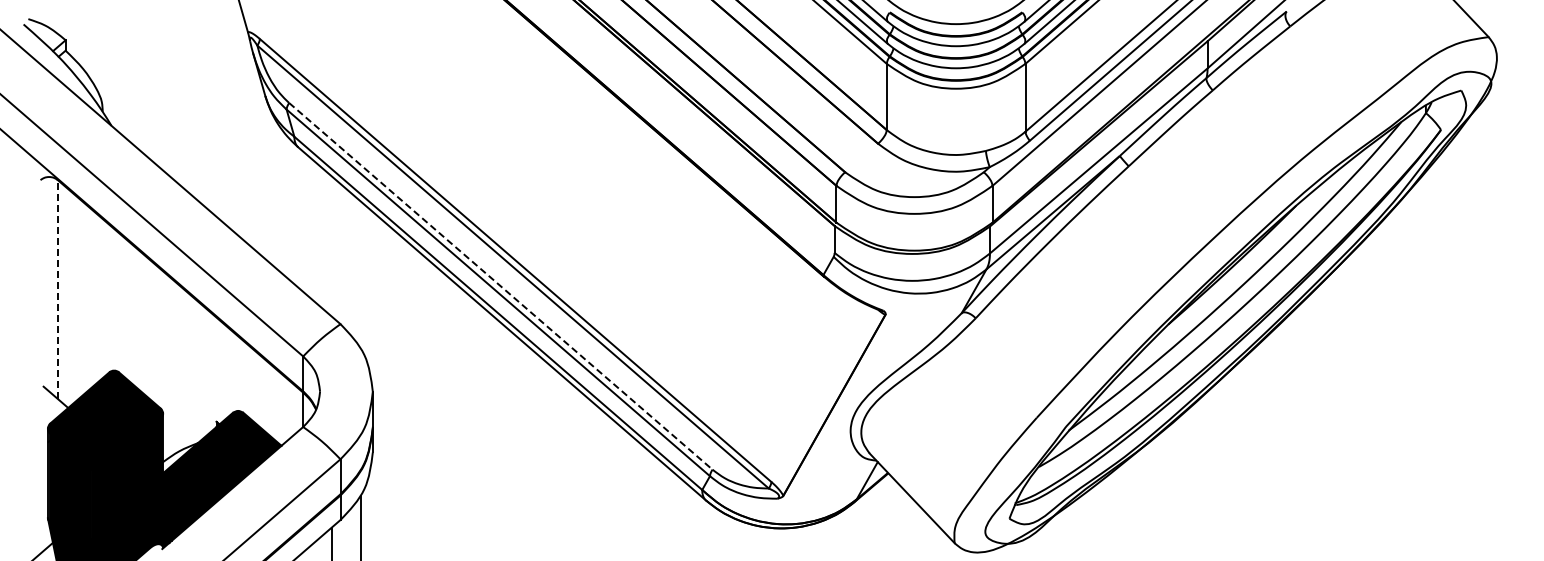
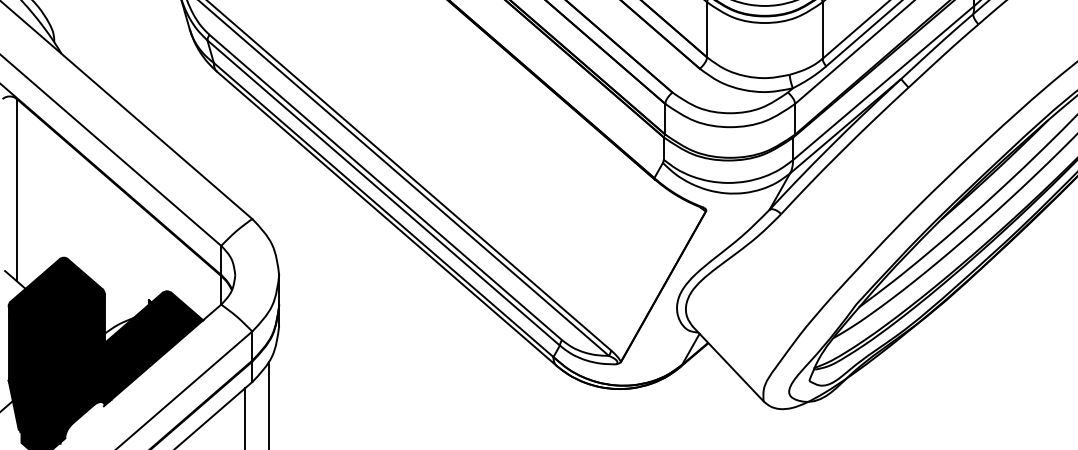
line: (501, 286) -> (386, 187), dashed -> solid
line: (57, 289) -> (16, 190), dashed -> solid

